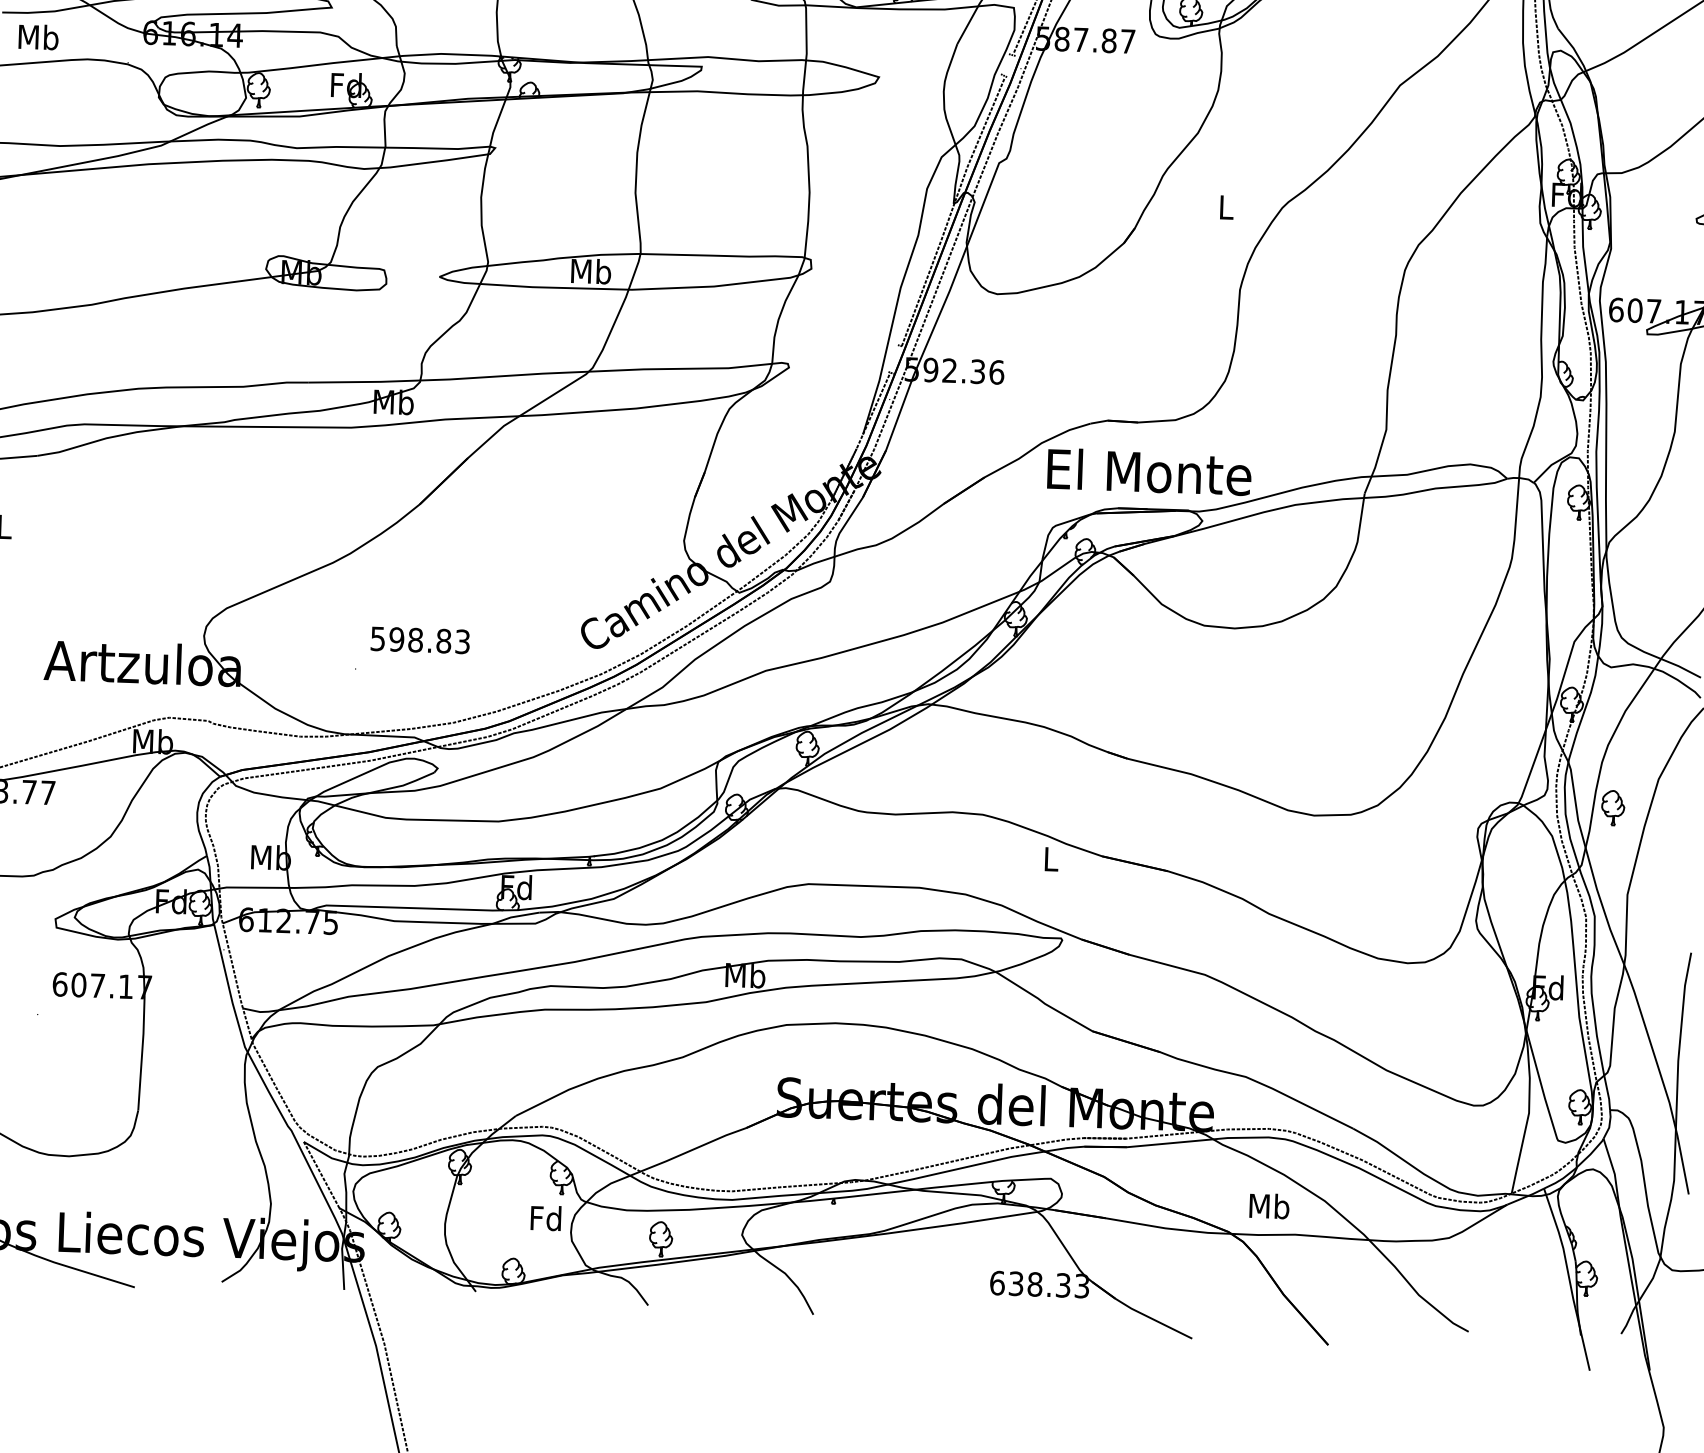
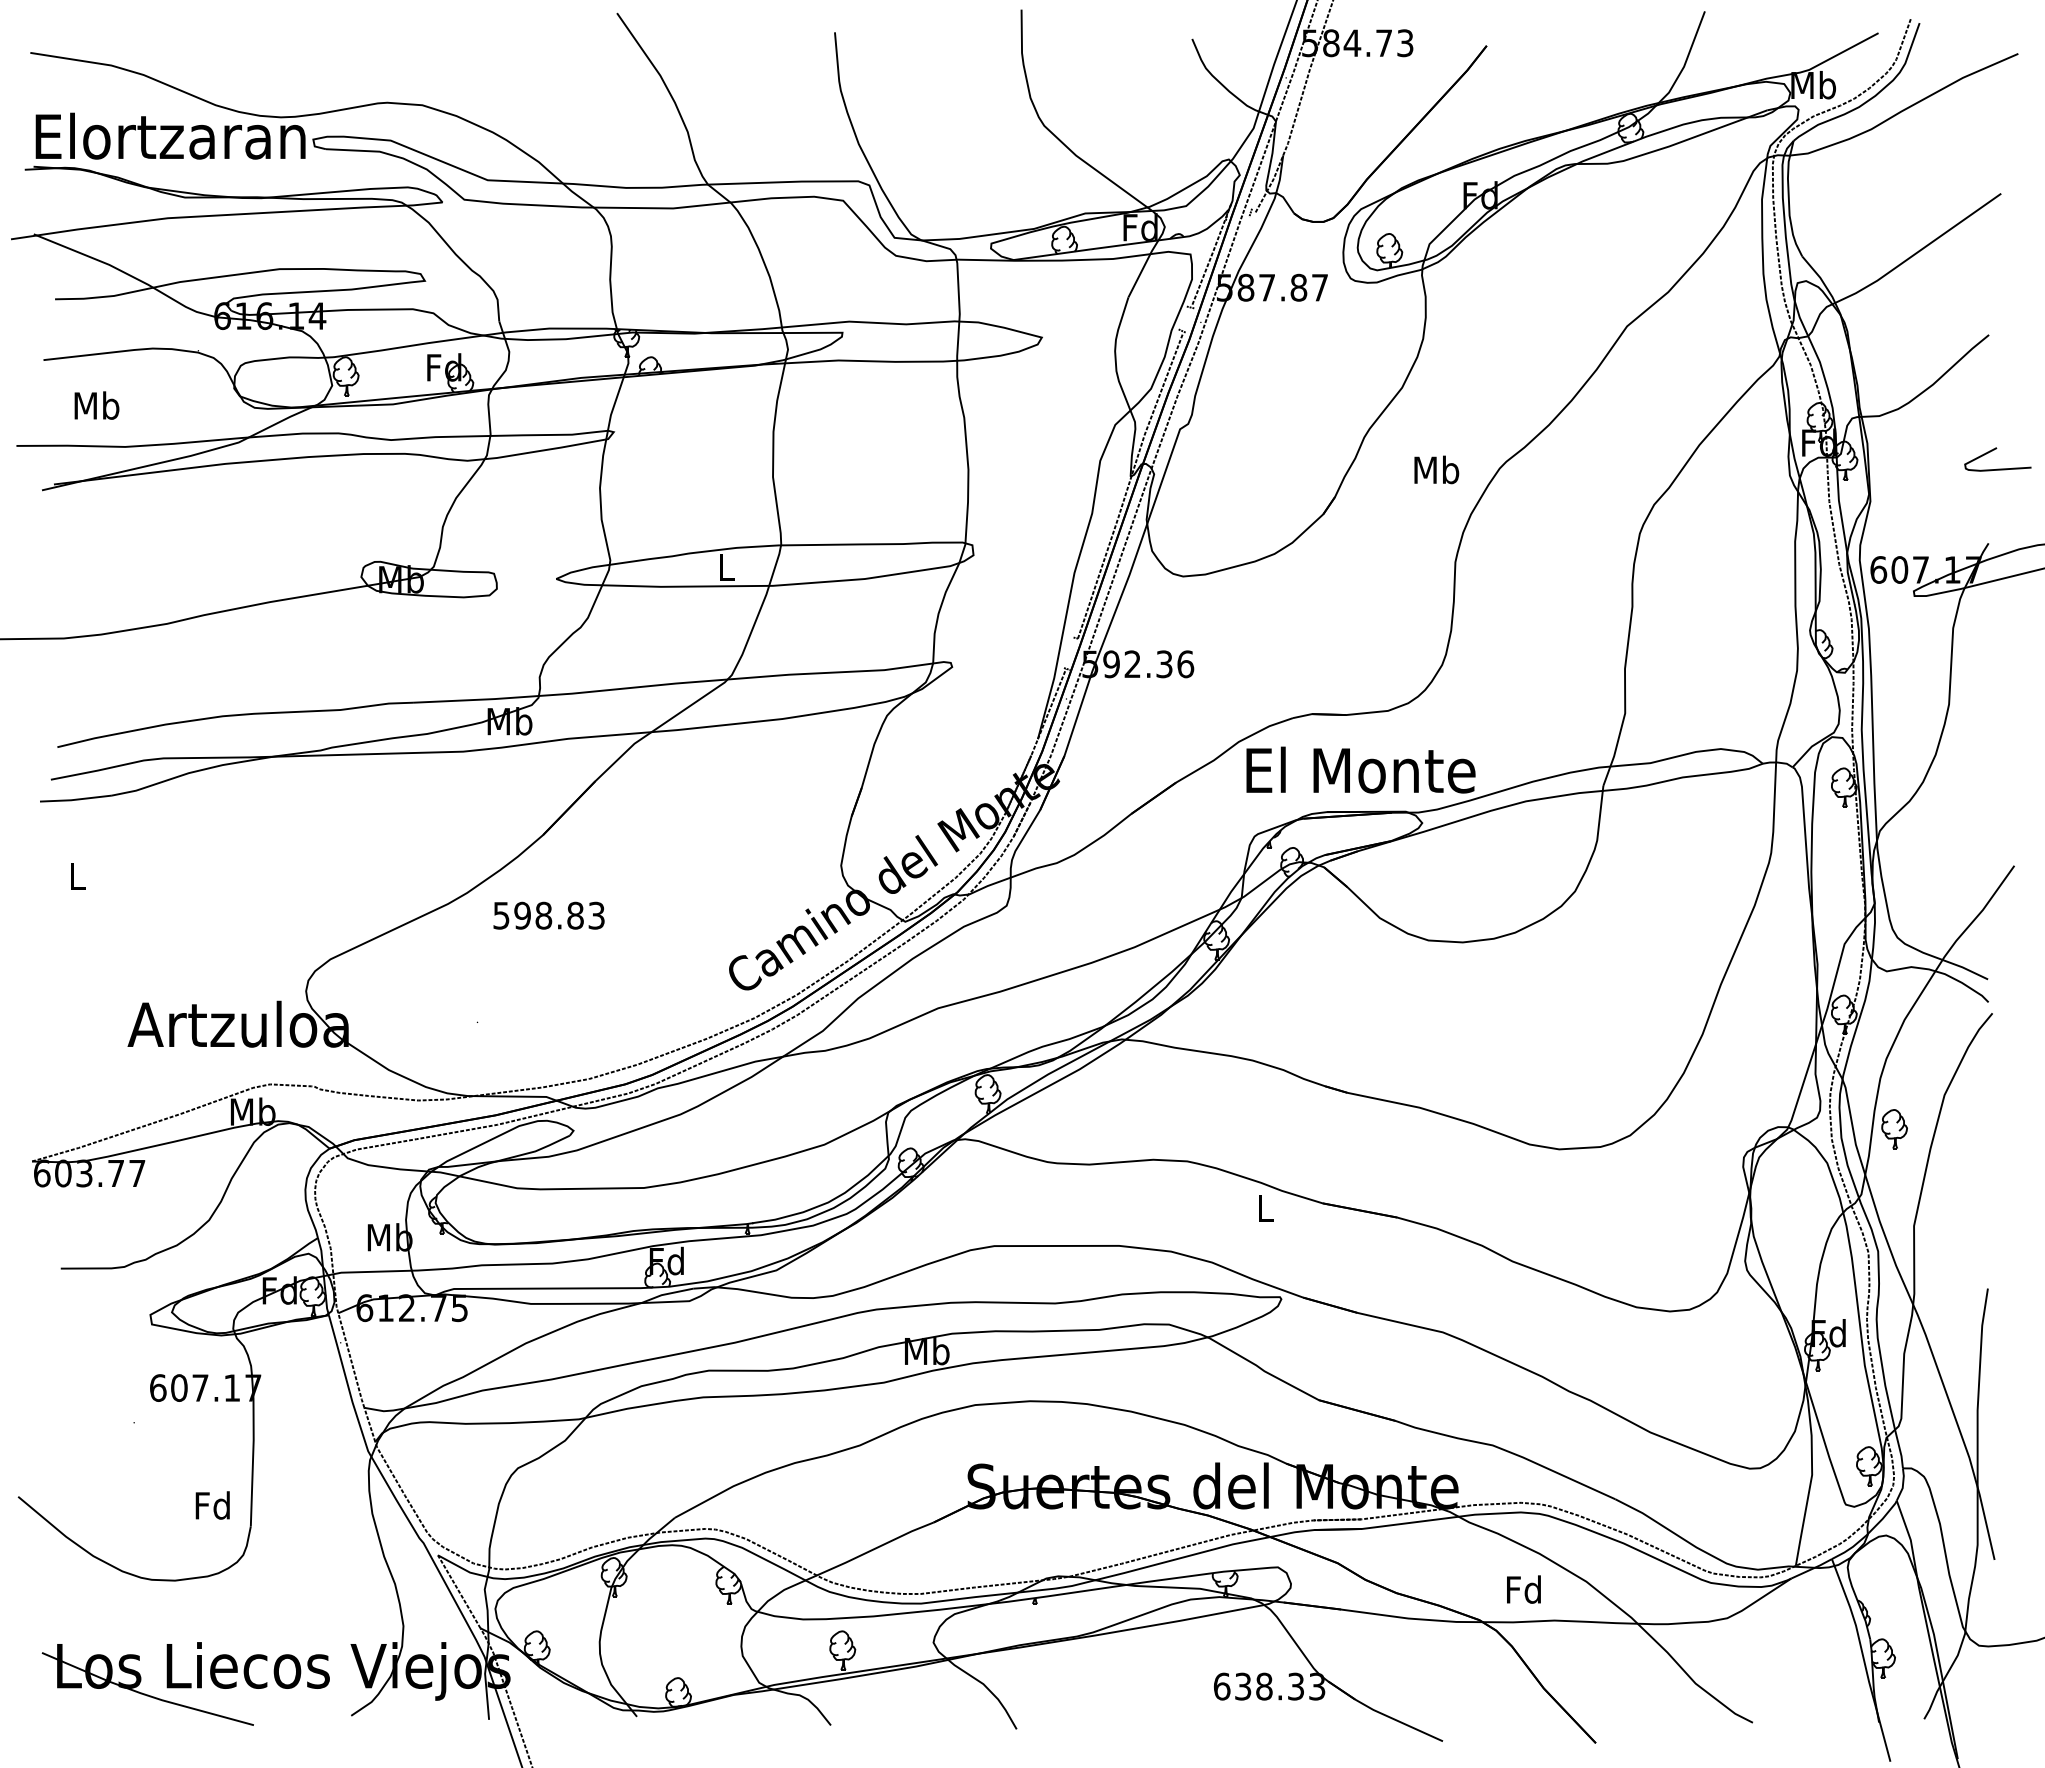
text: (38, 37) -> (96, 405), moved
text: (1226, 206) -> (1436, 469), L -> Mb
text: (591, 271) -> (726, 566), Mb -> L
text: (419, 640) -> (548, 915), moved
text: (1269, 1206) -> (1524, 1589), Mb -> Fd
text: (545, 1218) -> (212, 1505), moved

